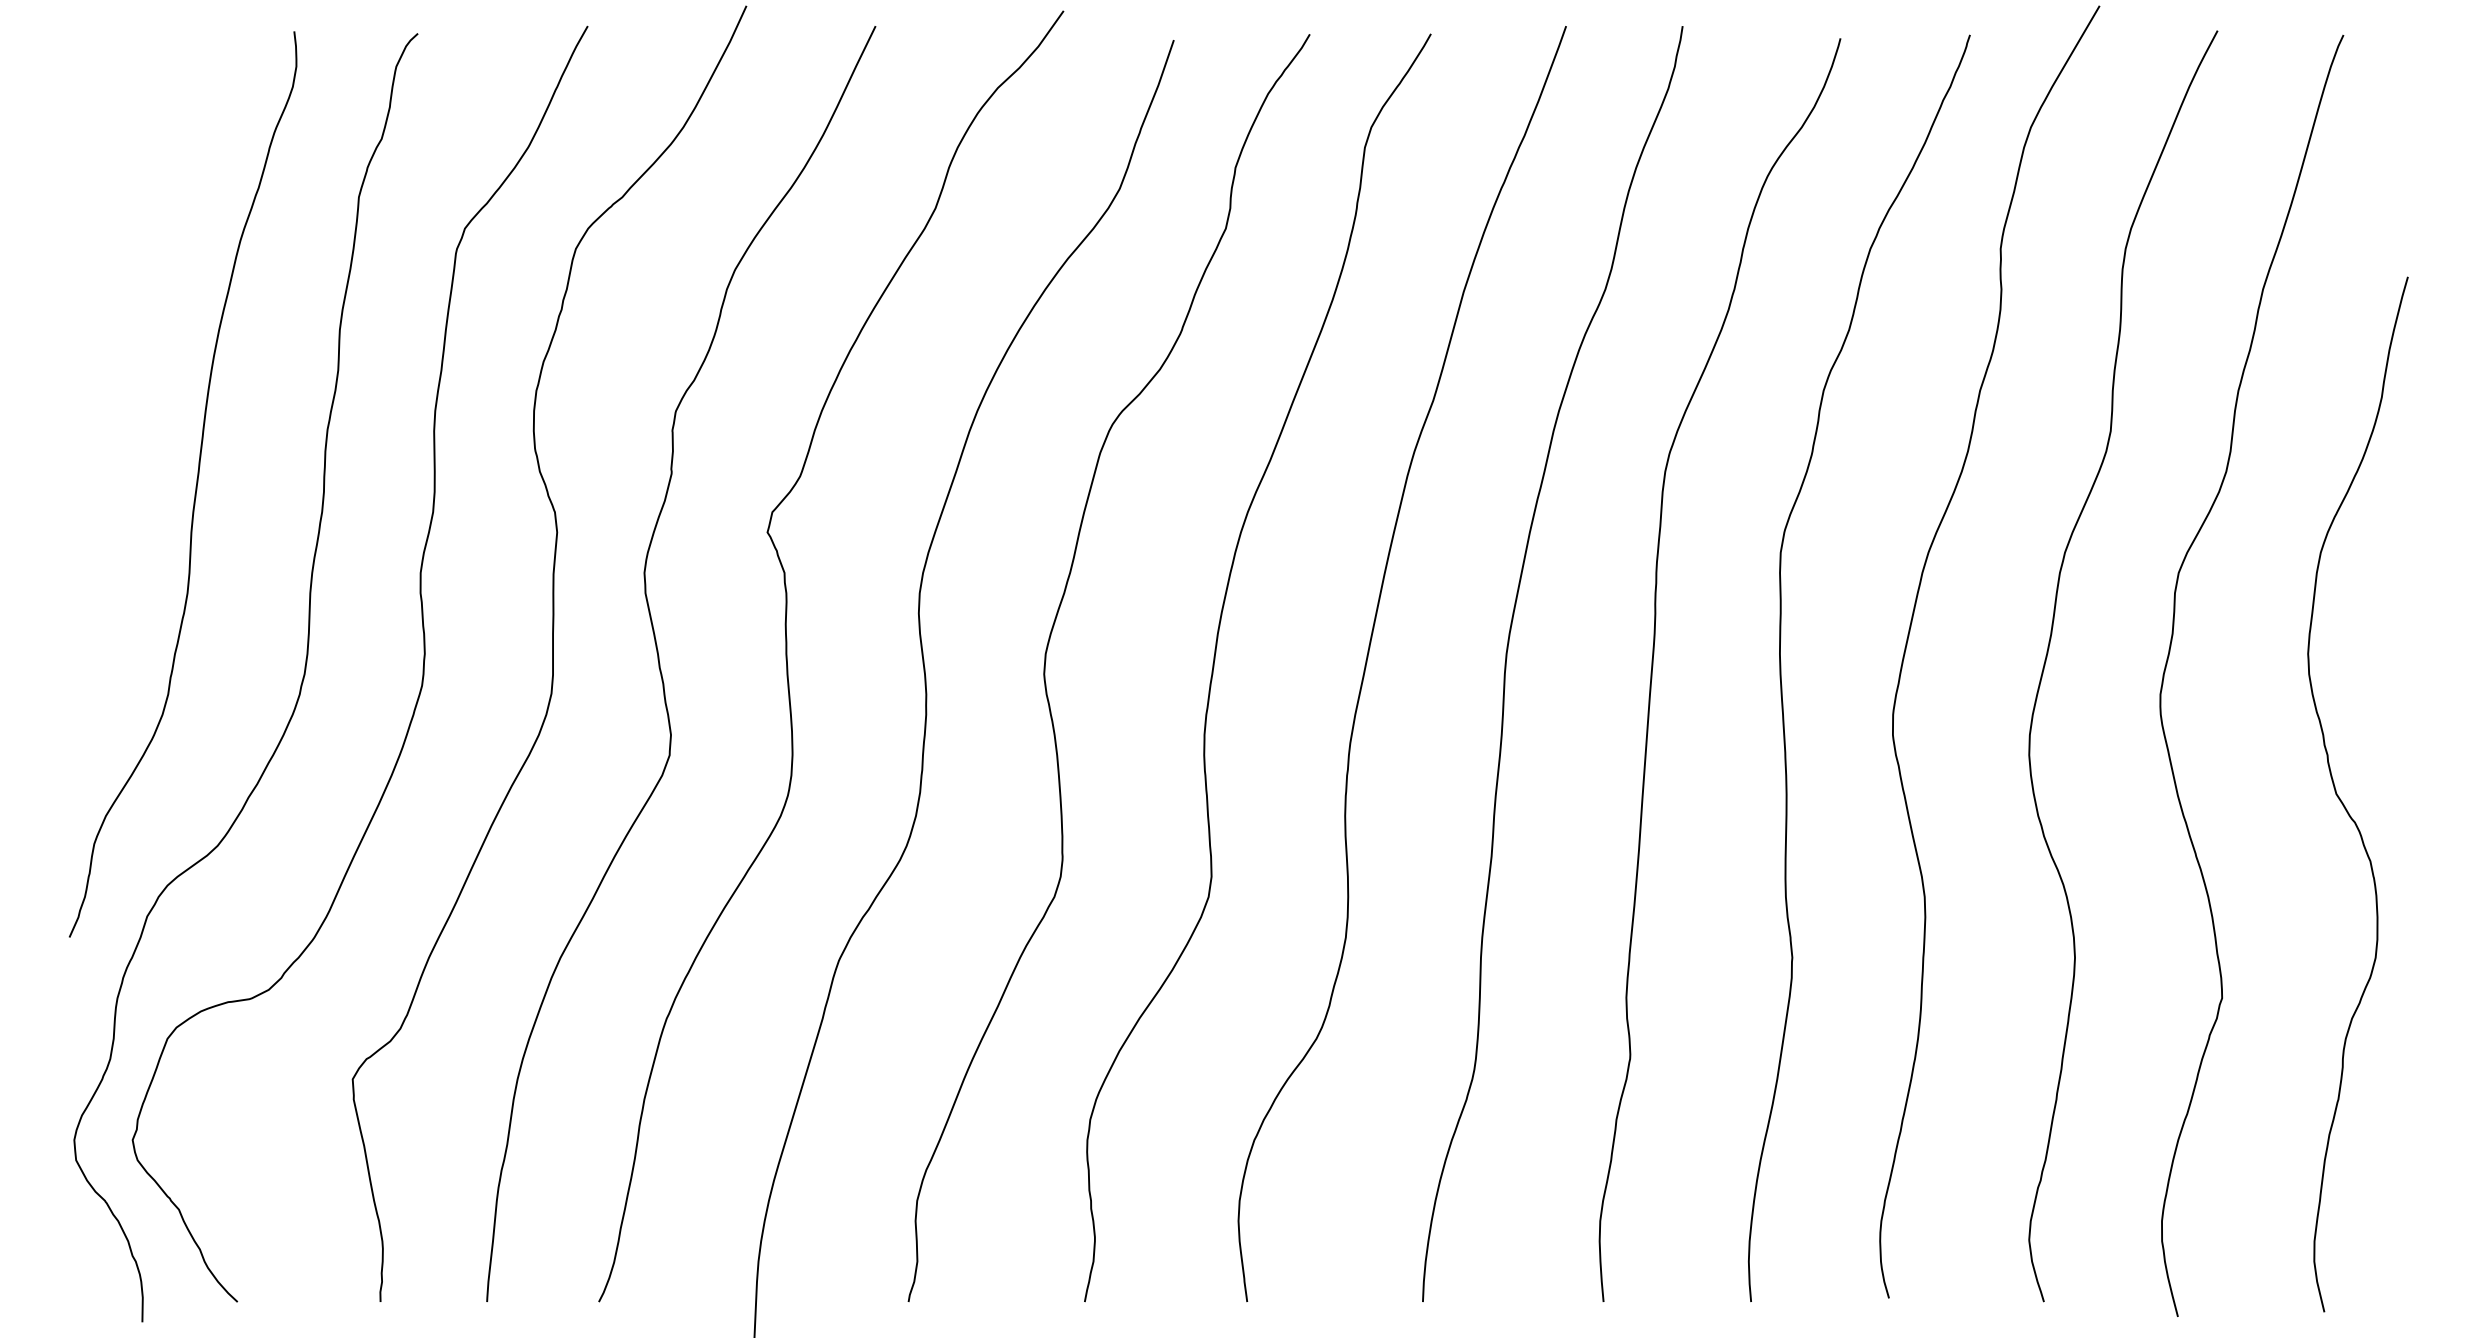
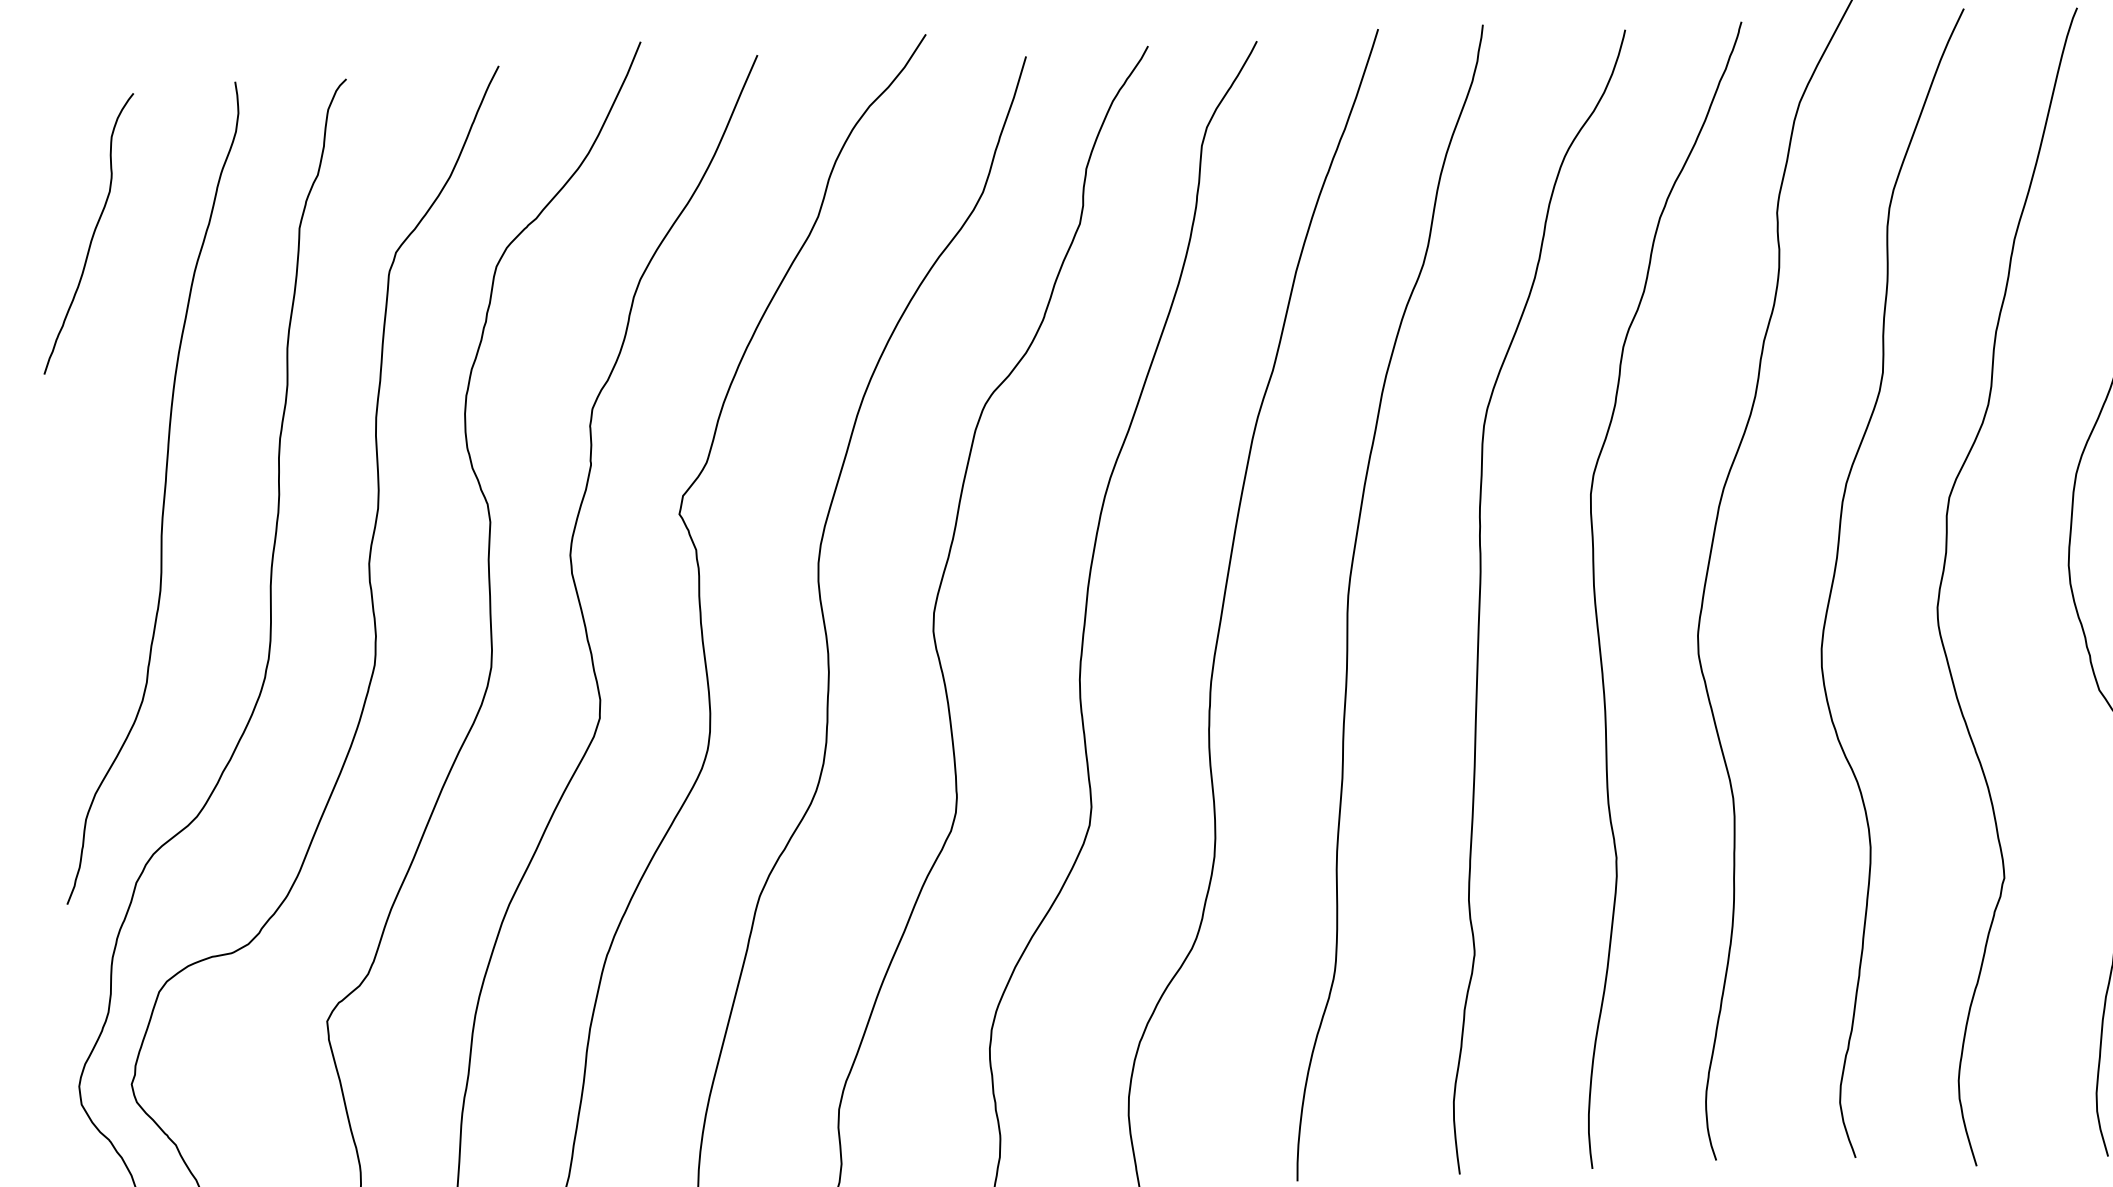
curve: (128, 194) -> (92, 234), added

